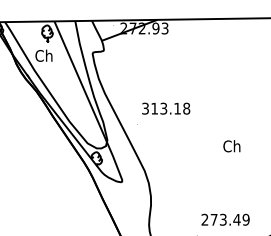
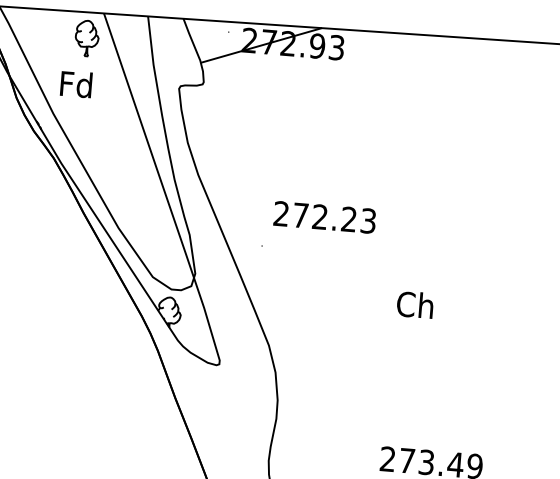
text: (43, 55) -> (74, 83), Ch -> Fd
text: (166, 108) -> (325, 217), 313.18 -> 272.23
text: (231, 146) -> (414, 305), moved

